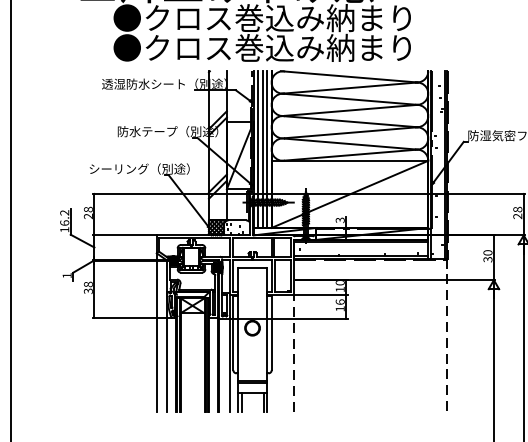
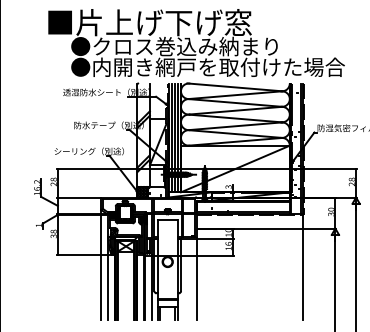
text: (325, 46) -> (218, 66), ●クロス巻込み納まり -> ●内開き網戸を取付けた場合
line: (446, 336) -> (302, 267), dashed -> solid
line: (293, 353) -> (196, 279), dashed -> solid

